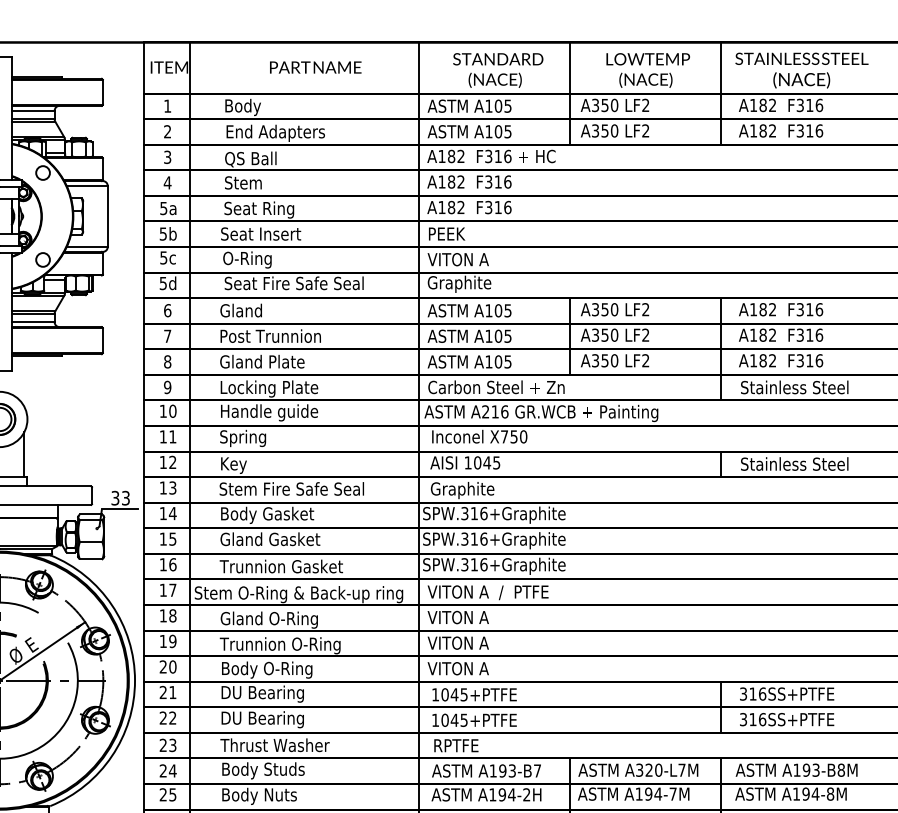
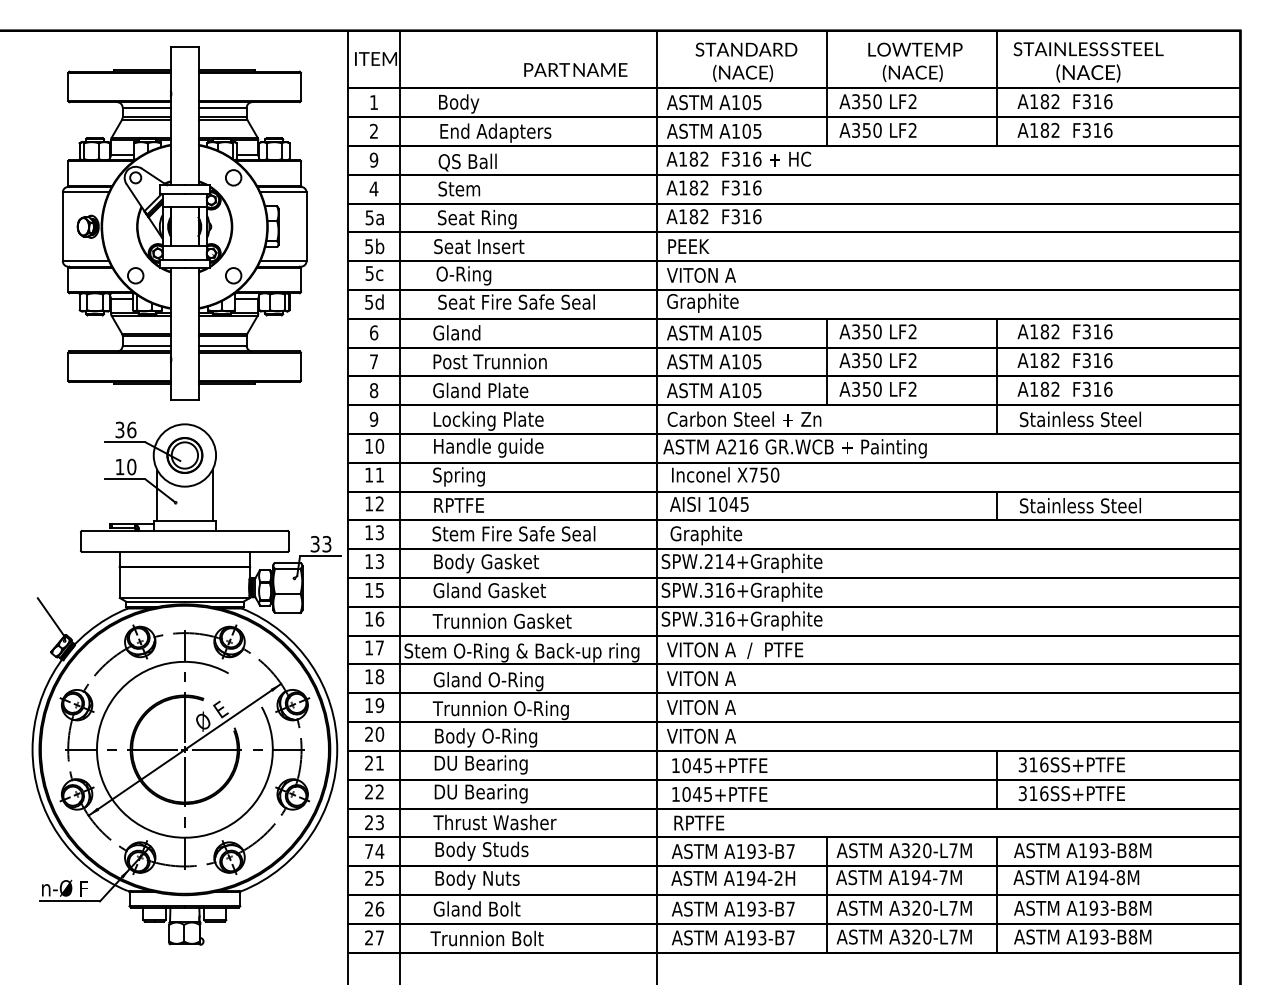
text: (315, 67) -> (575, 69), moved
text: (167, 156) -> (373, 159), 3 -> 9
text: (243, 465) -> (459, 507), Key -> RPTFE
text: (172, 513) -> (379, 561), 14 -> 13
text: (474, 513) -> (719, 561), SPW.316+Graphite -> SPW.214+Graphite
text: (163, 770) -> (369, 851), 24 -> 74

